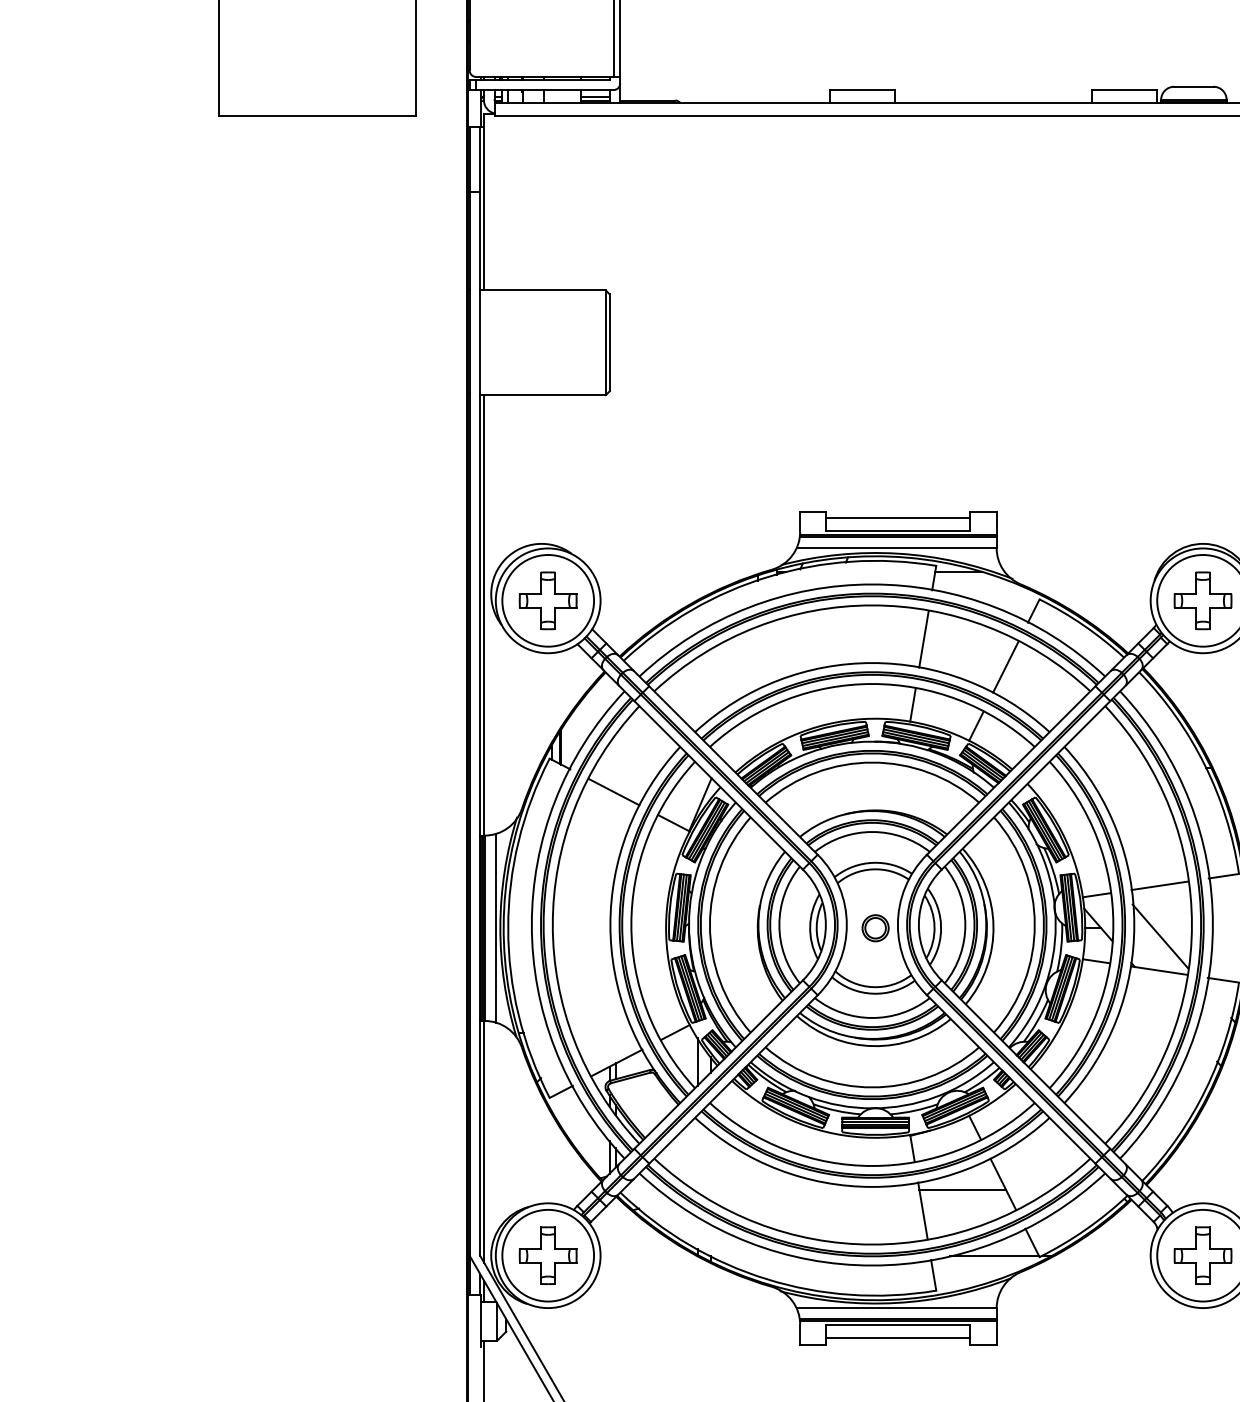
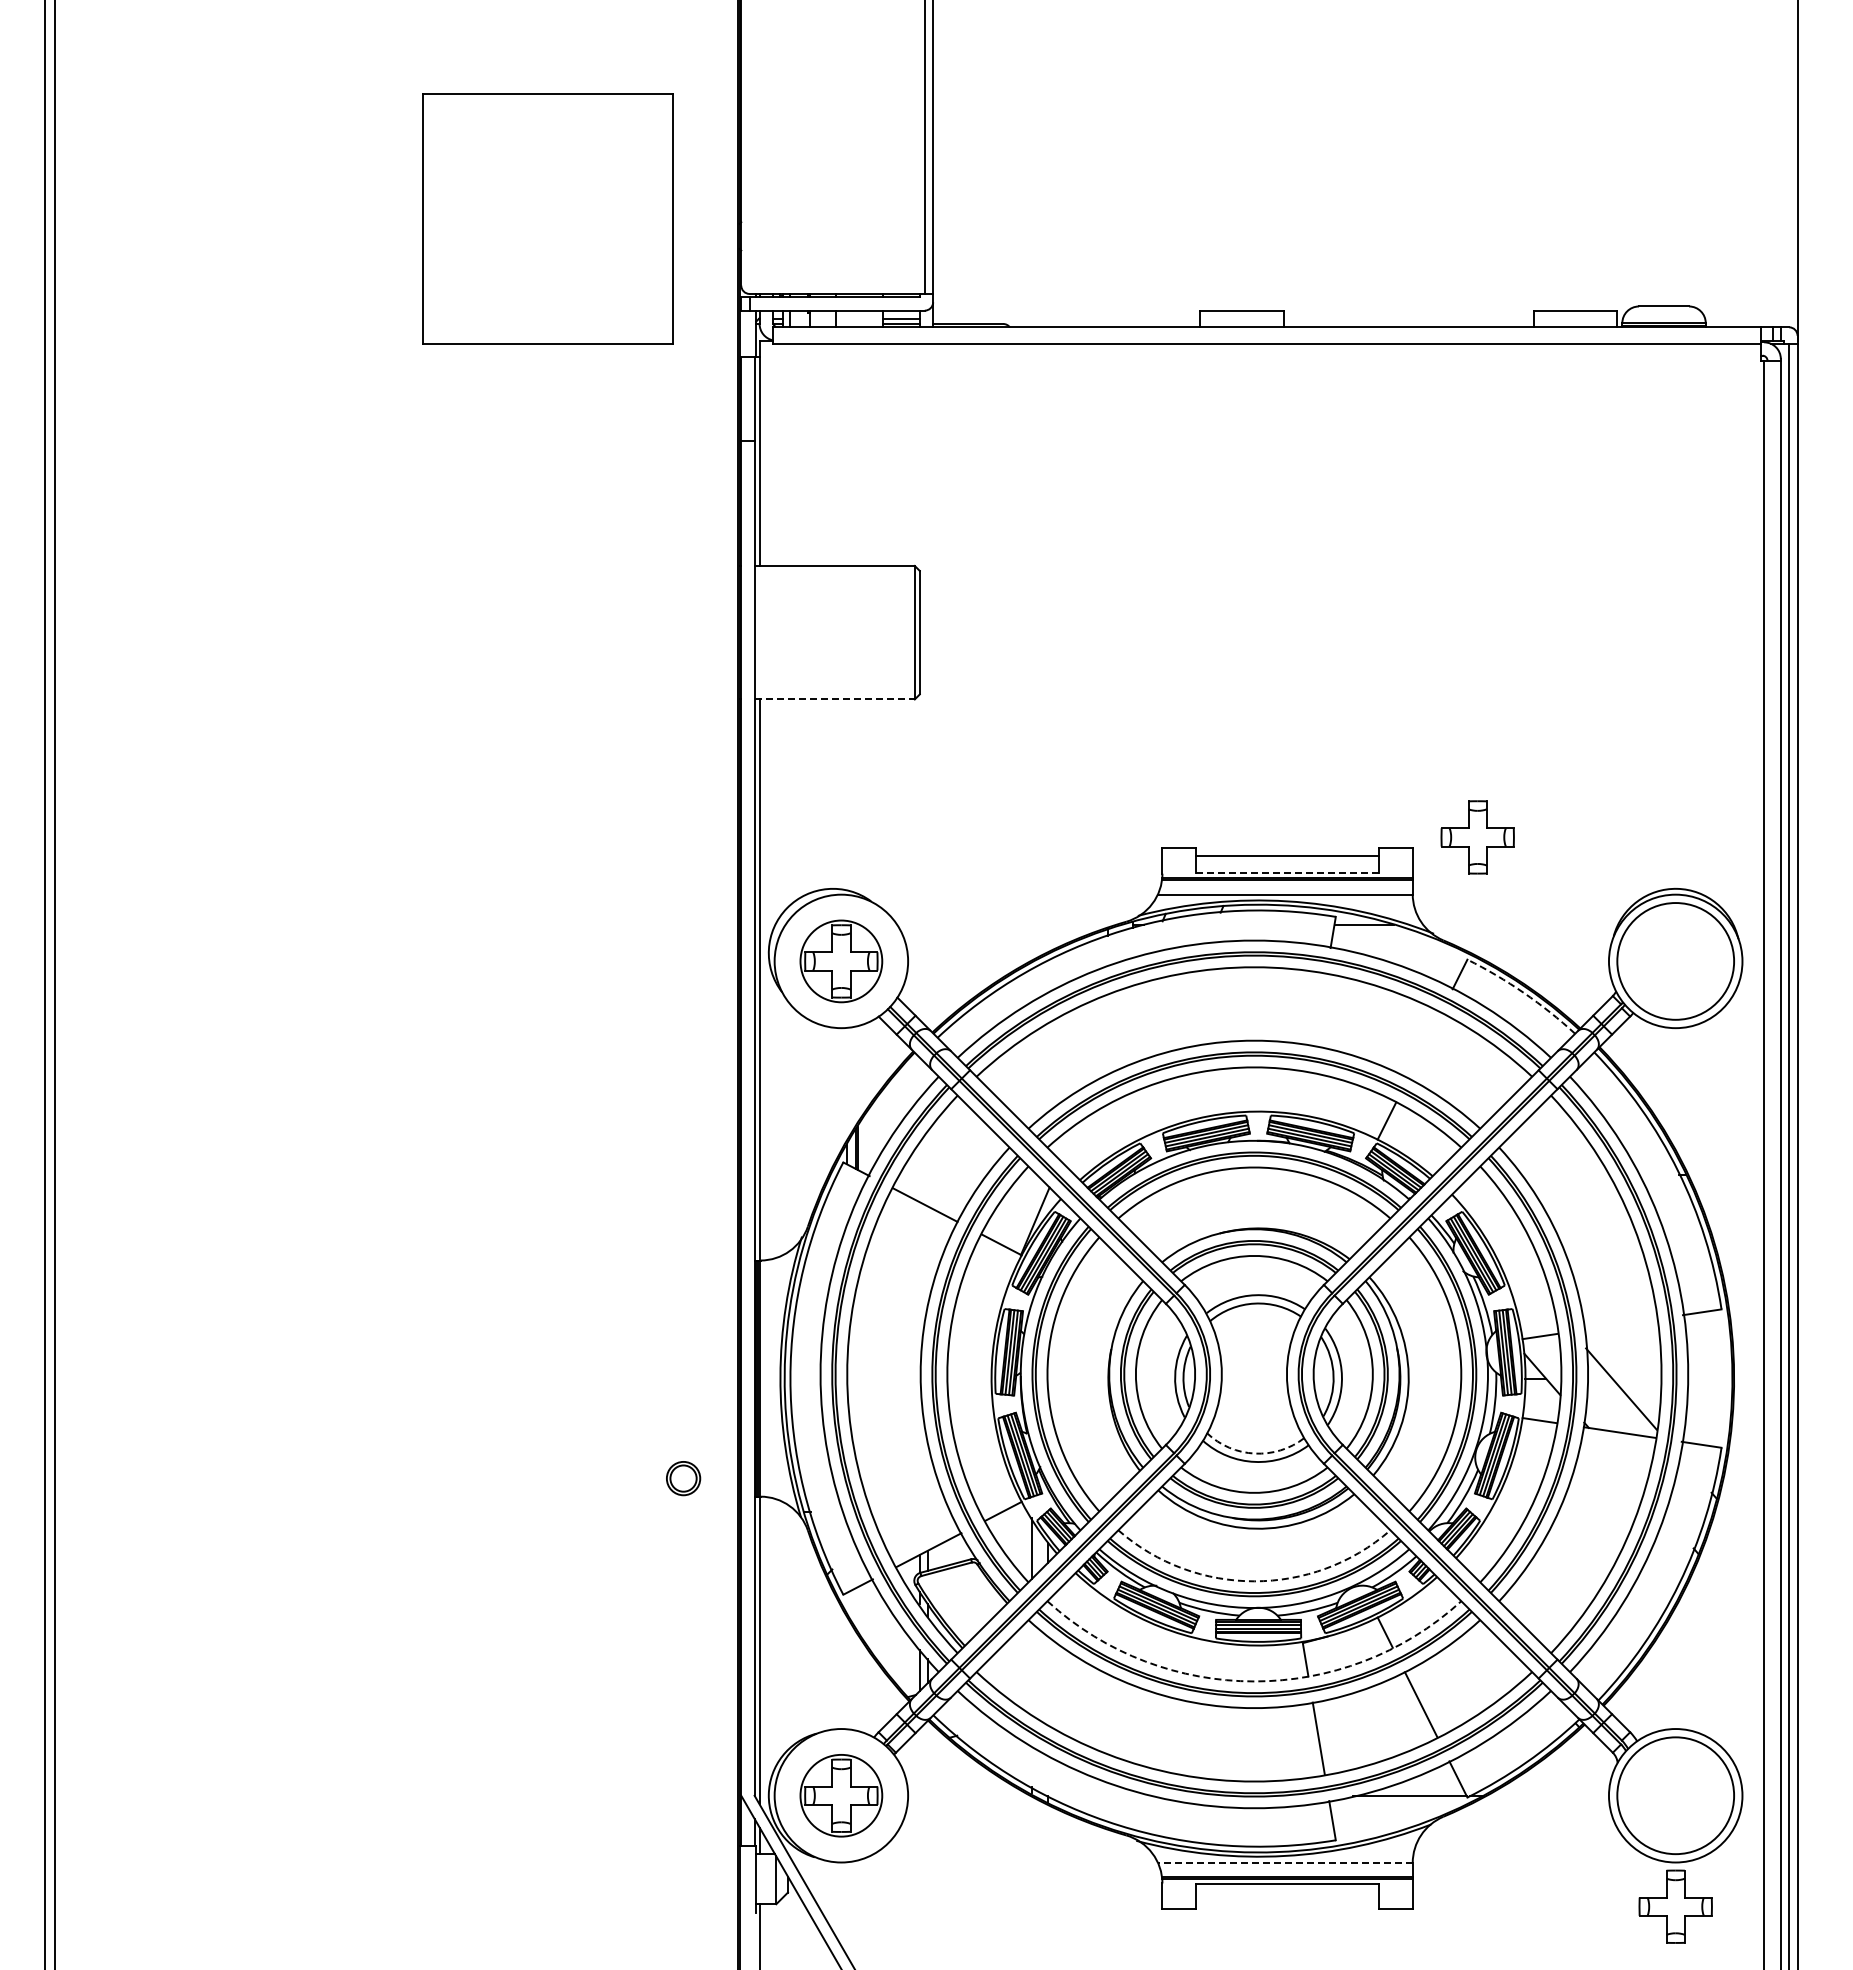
line: (543, 395) -> (835, 699), solid -> dashed
line: (898, 531) -> (1287, 872), solid -> dashed
circle: (547, 600) -> (840, 961), size x0.7
part: (1202, 600) -> (1477, 837), moved
arc: (1083, 625) -> (1523, 992), solid -> dashed
line: (924, 639) -> (1320, 1010), removed
line: (1005, 666) -> (1424, 1045), removed
line: (912, 704) -> (1305, 1093), removed
line: (1159, 885) -> (1620, 1324), removed
line: (495, 928) -> (774, 1378), removed
part: (875, 928) -> (683, 1478), moved
arc: (872, 987) -> (1254, 1453), solid -> dashed
arc: (872, 1087) -> (1254, 1581), solid -> dashed
arc: (872, 1166) -> (1254, 1681), solid -> dashed
line: (962, 1190) -> (1369, 1712), removed
circle: (547, 1255) -> (840, 1795), size x0.7
part: (1202, 1255) -> (1675, 1906), moved
line: (896, 1308) -> (1285, 1862), solid -> dashed
line: (898, 1337) -> (1287, 1900), removed

